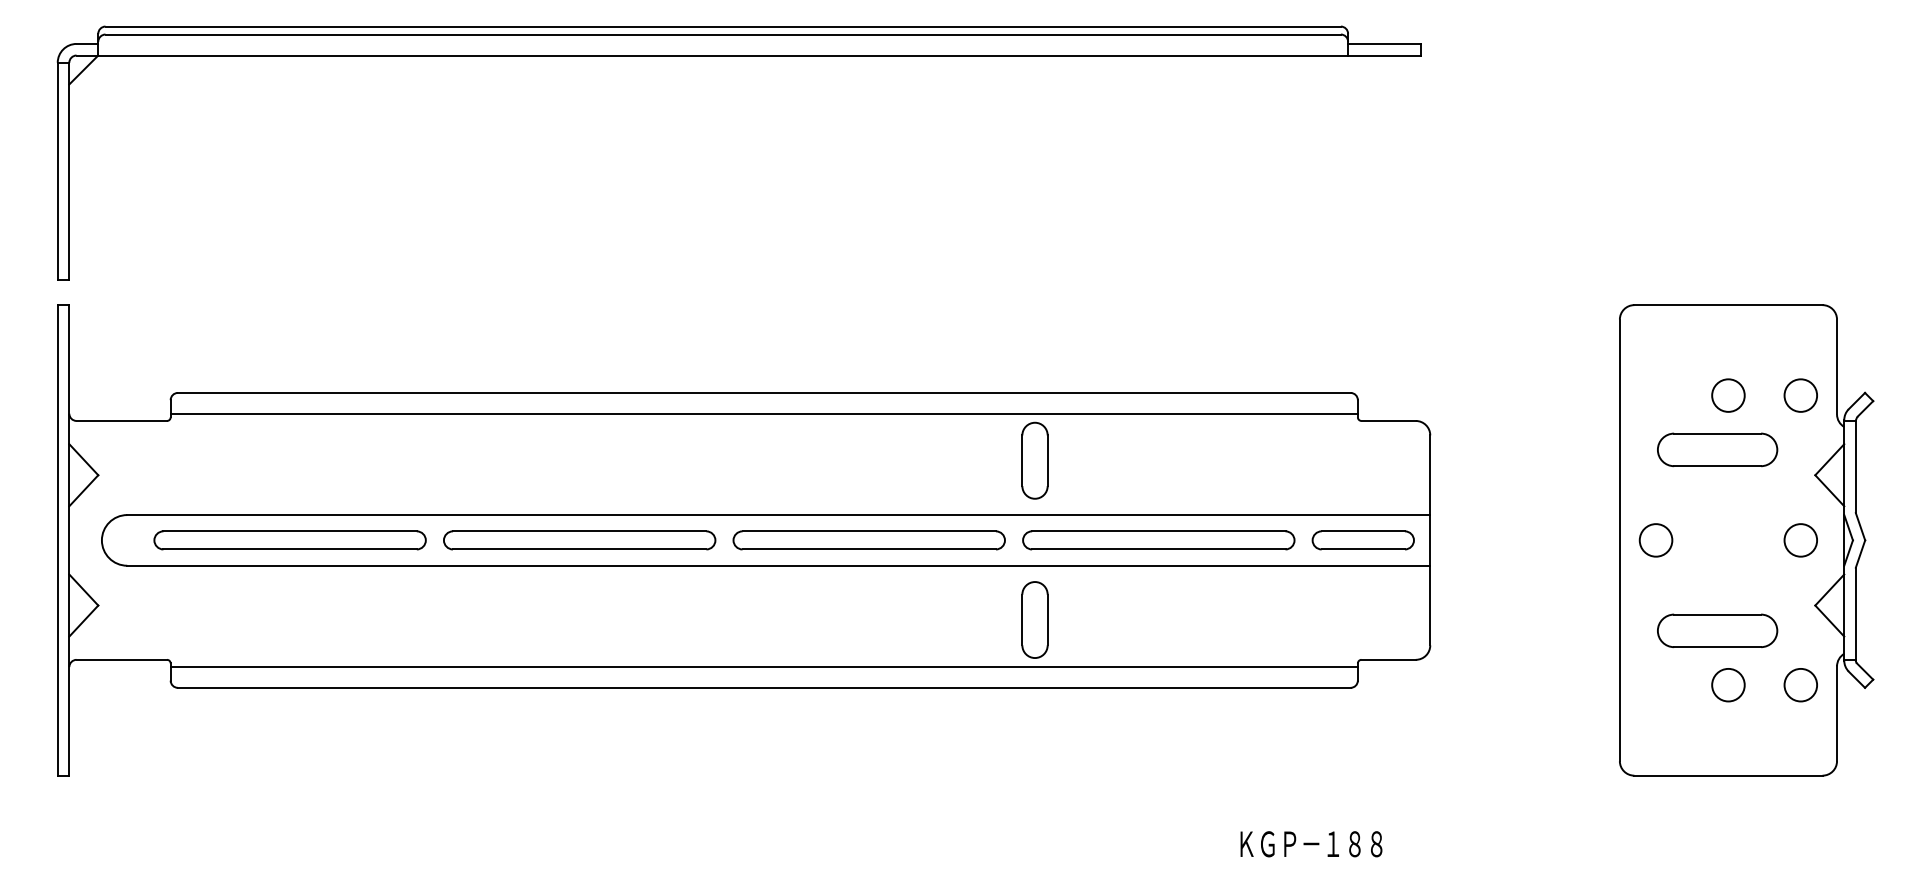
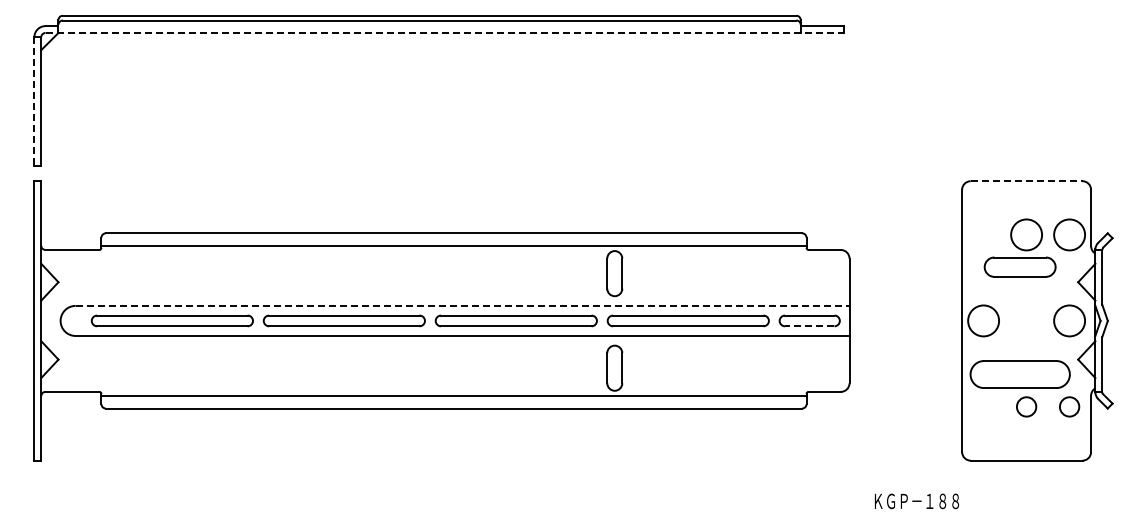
line: (749, 54) -> (445, 32), solid -> dashed
line: (57, 172) -> (34, 102), solid -> dashed
line: (1728, 305) -> (1026, 181), solid -> dashed
circle: (1728, 394) -> (1026, 234), size x1.6
circle: (1800, 394) -> (1069, 234), size x1.6
line: (778, 514) -> (462, 305), solid -> dashed
circle: (1655, 539) -> (983, 320), size x1.6
circle: (1800, 539) -> (1069, 320), size x1.6
line: (1362, 549) -> (809, 326), solid -> dashed
part: (1716, 630) -> (1019, 374), size x1.4
text: (1310, 844) -> (916, 501), moved

